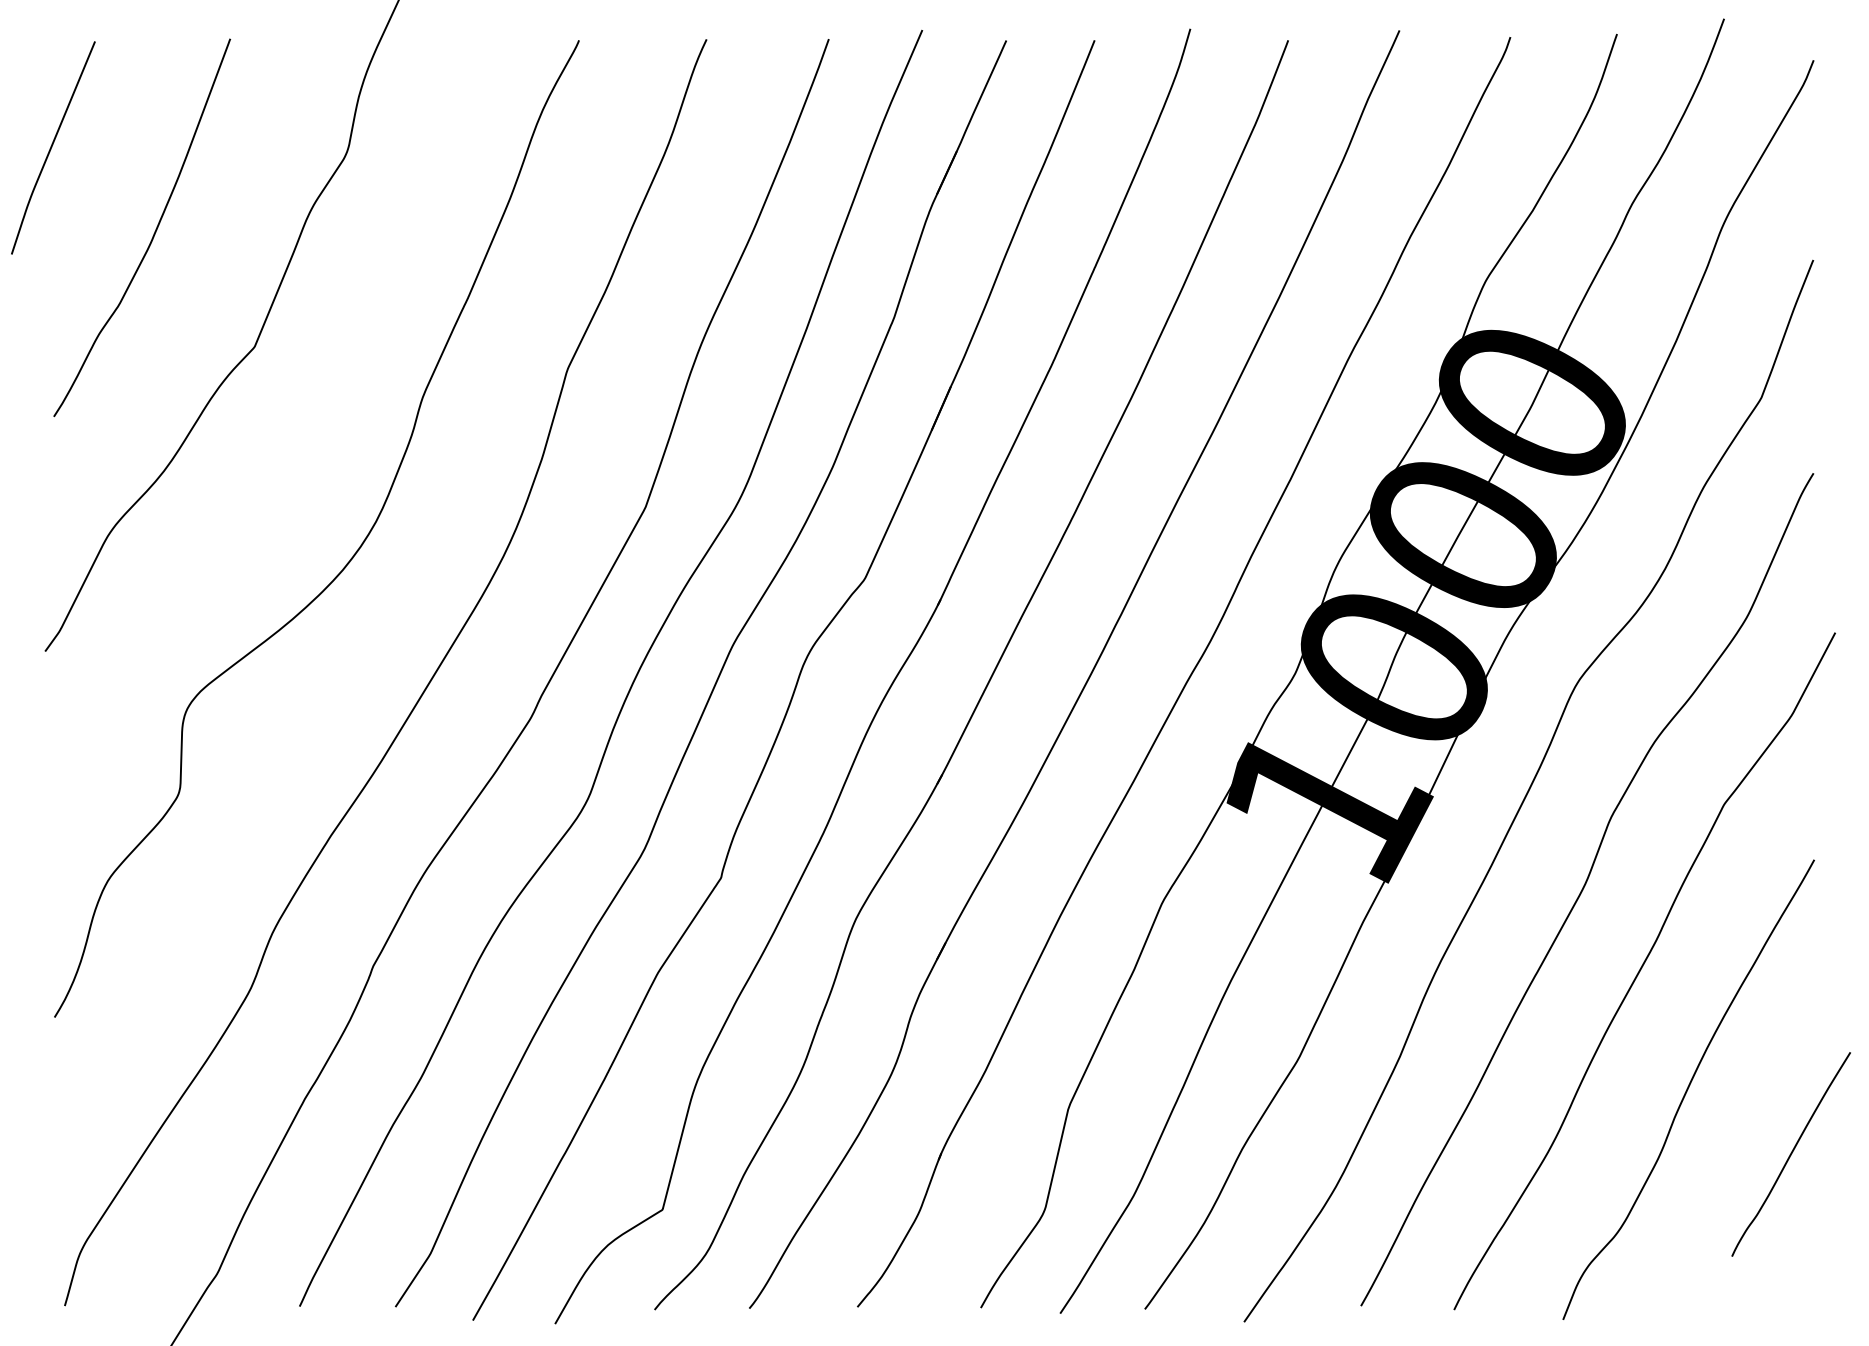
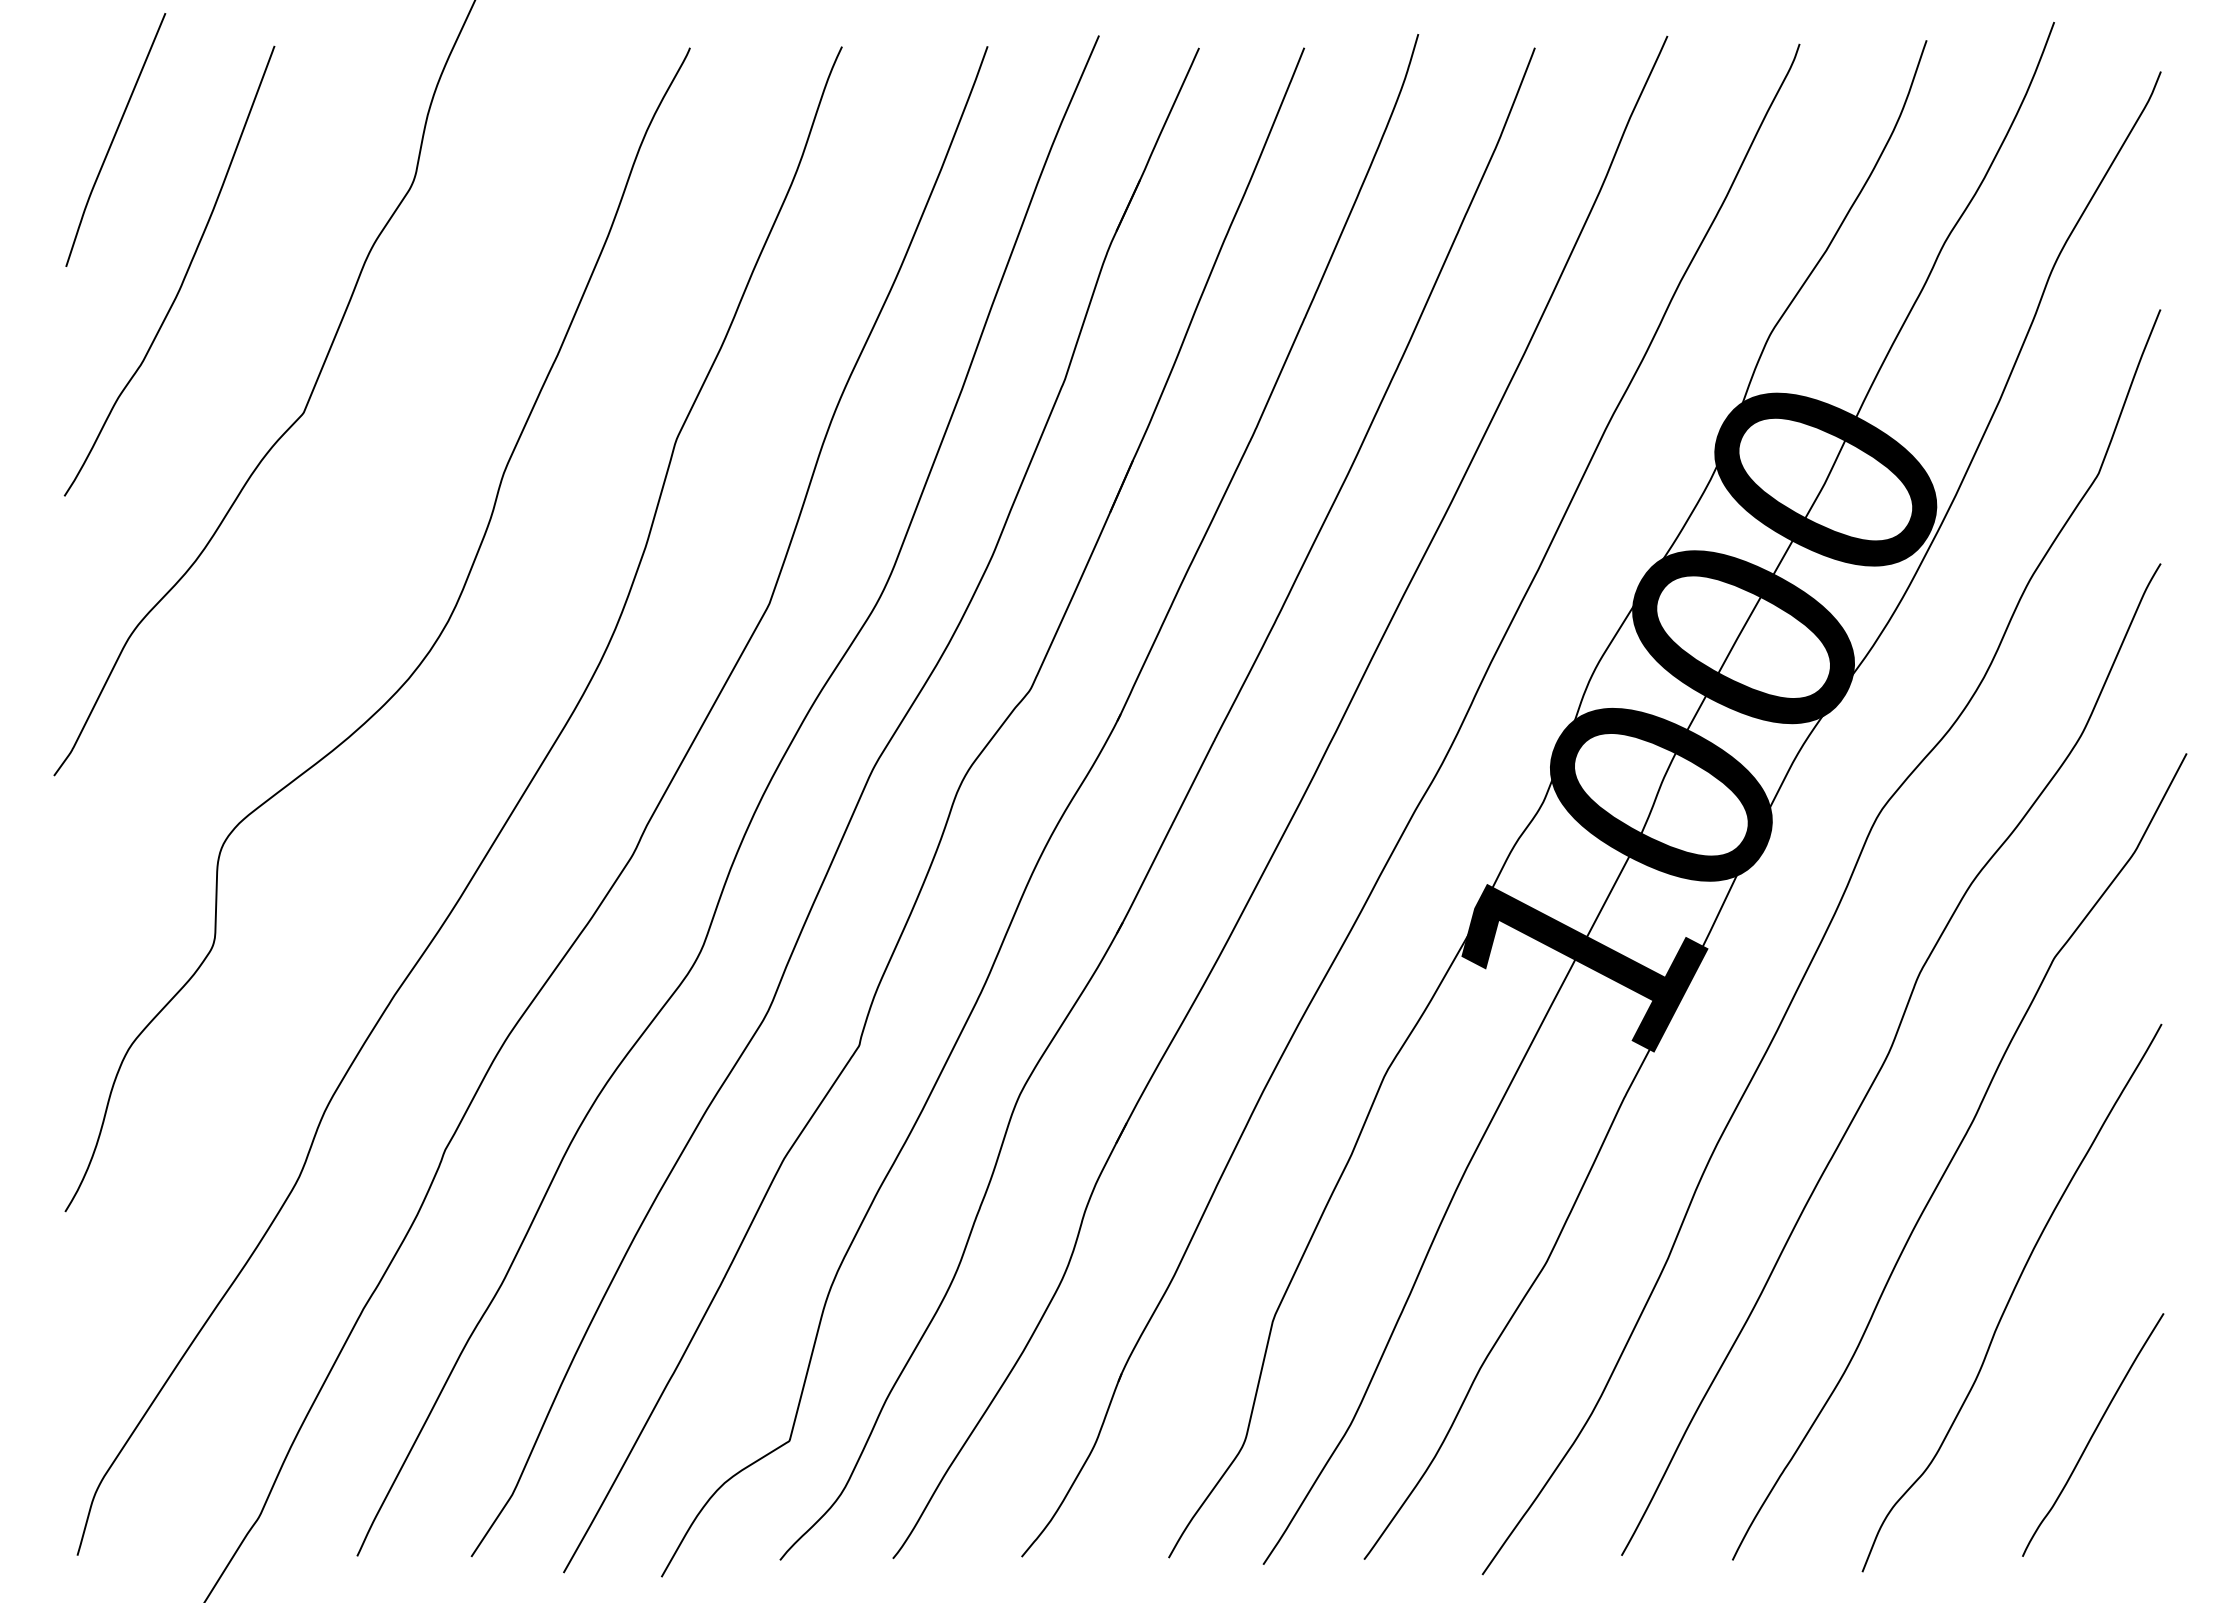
curve: (52, 147) -> (114, 139), moved
curve: (1791, 1153) -> (2093, 1434), moved

